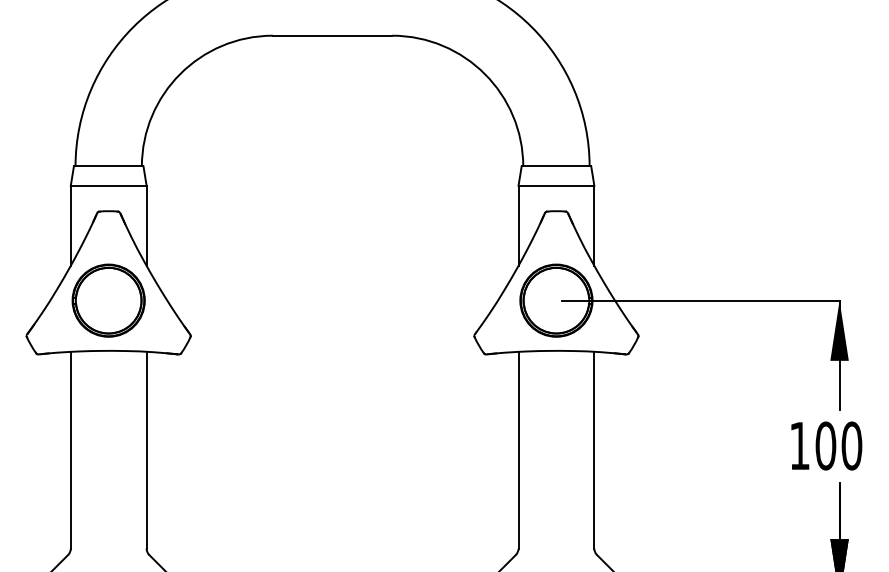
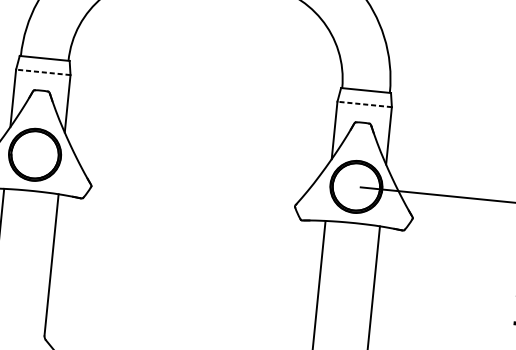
line: (108, 185) -> (43, 72), solid -> dashed
line: (556, 185) -> (364, 104), solid -> dashed

